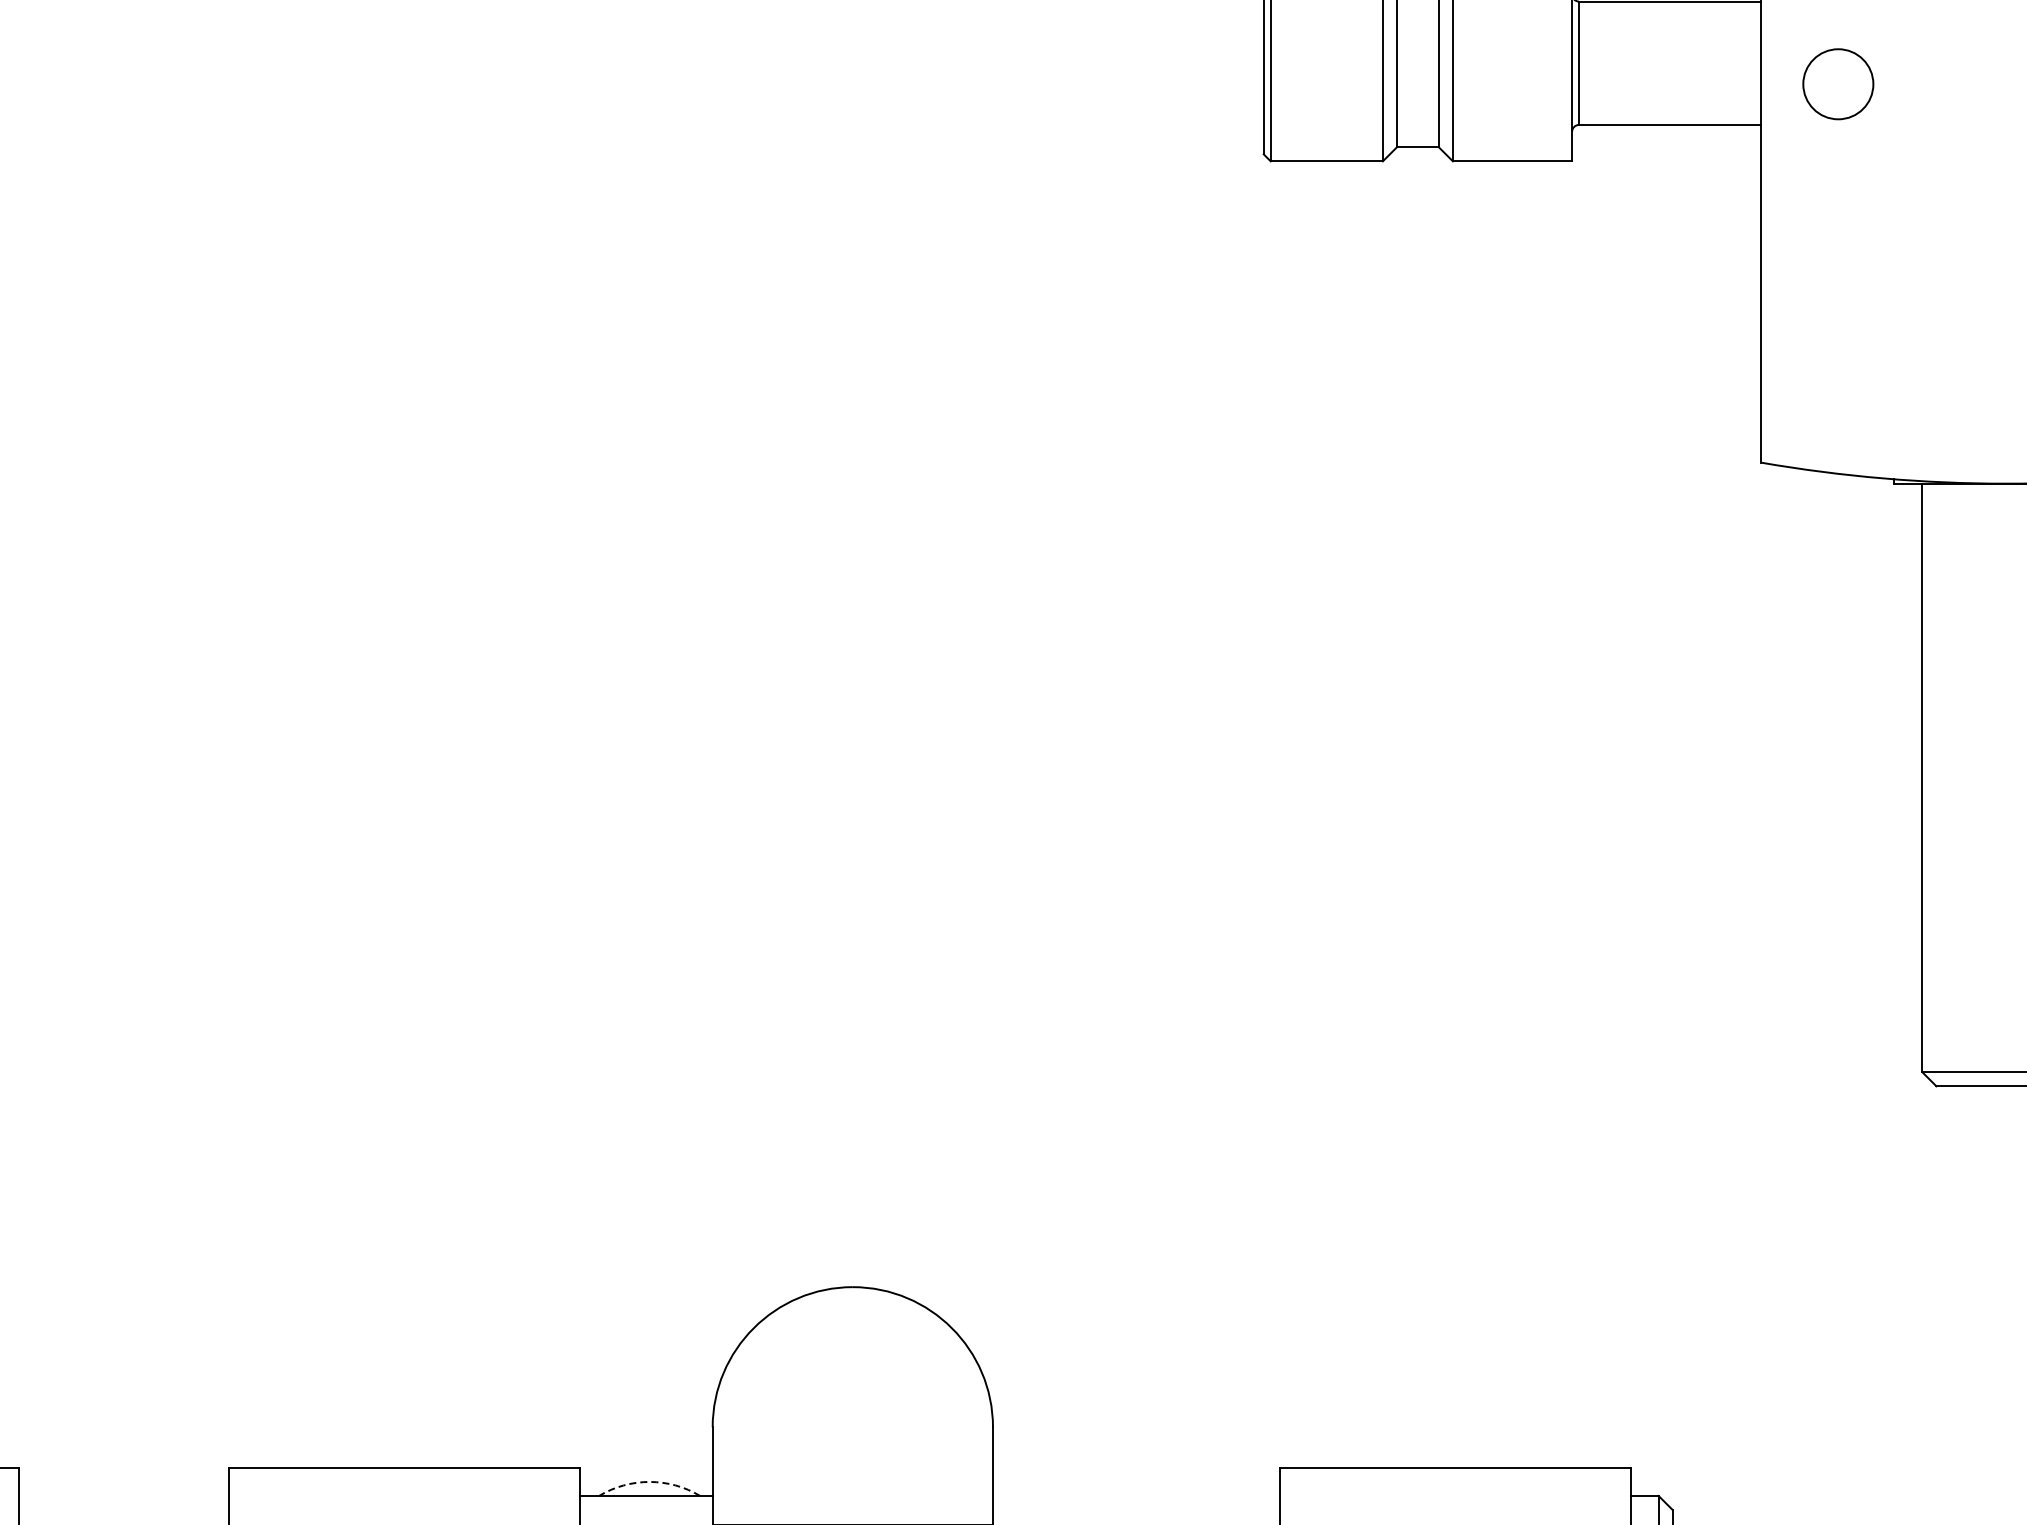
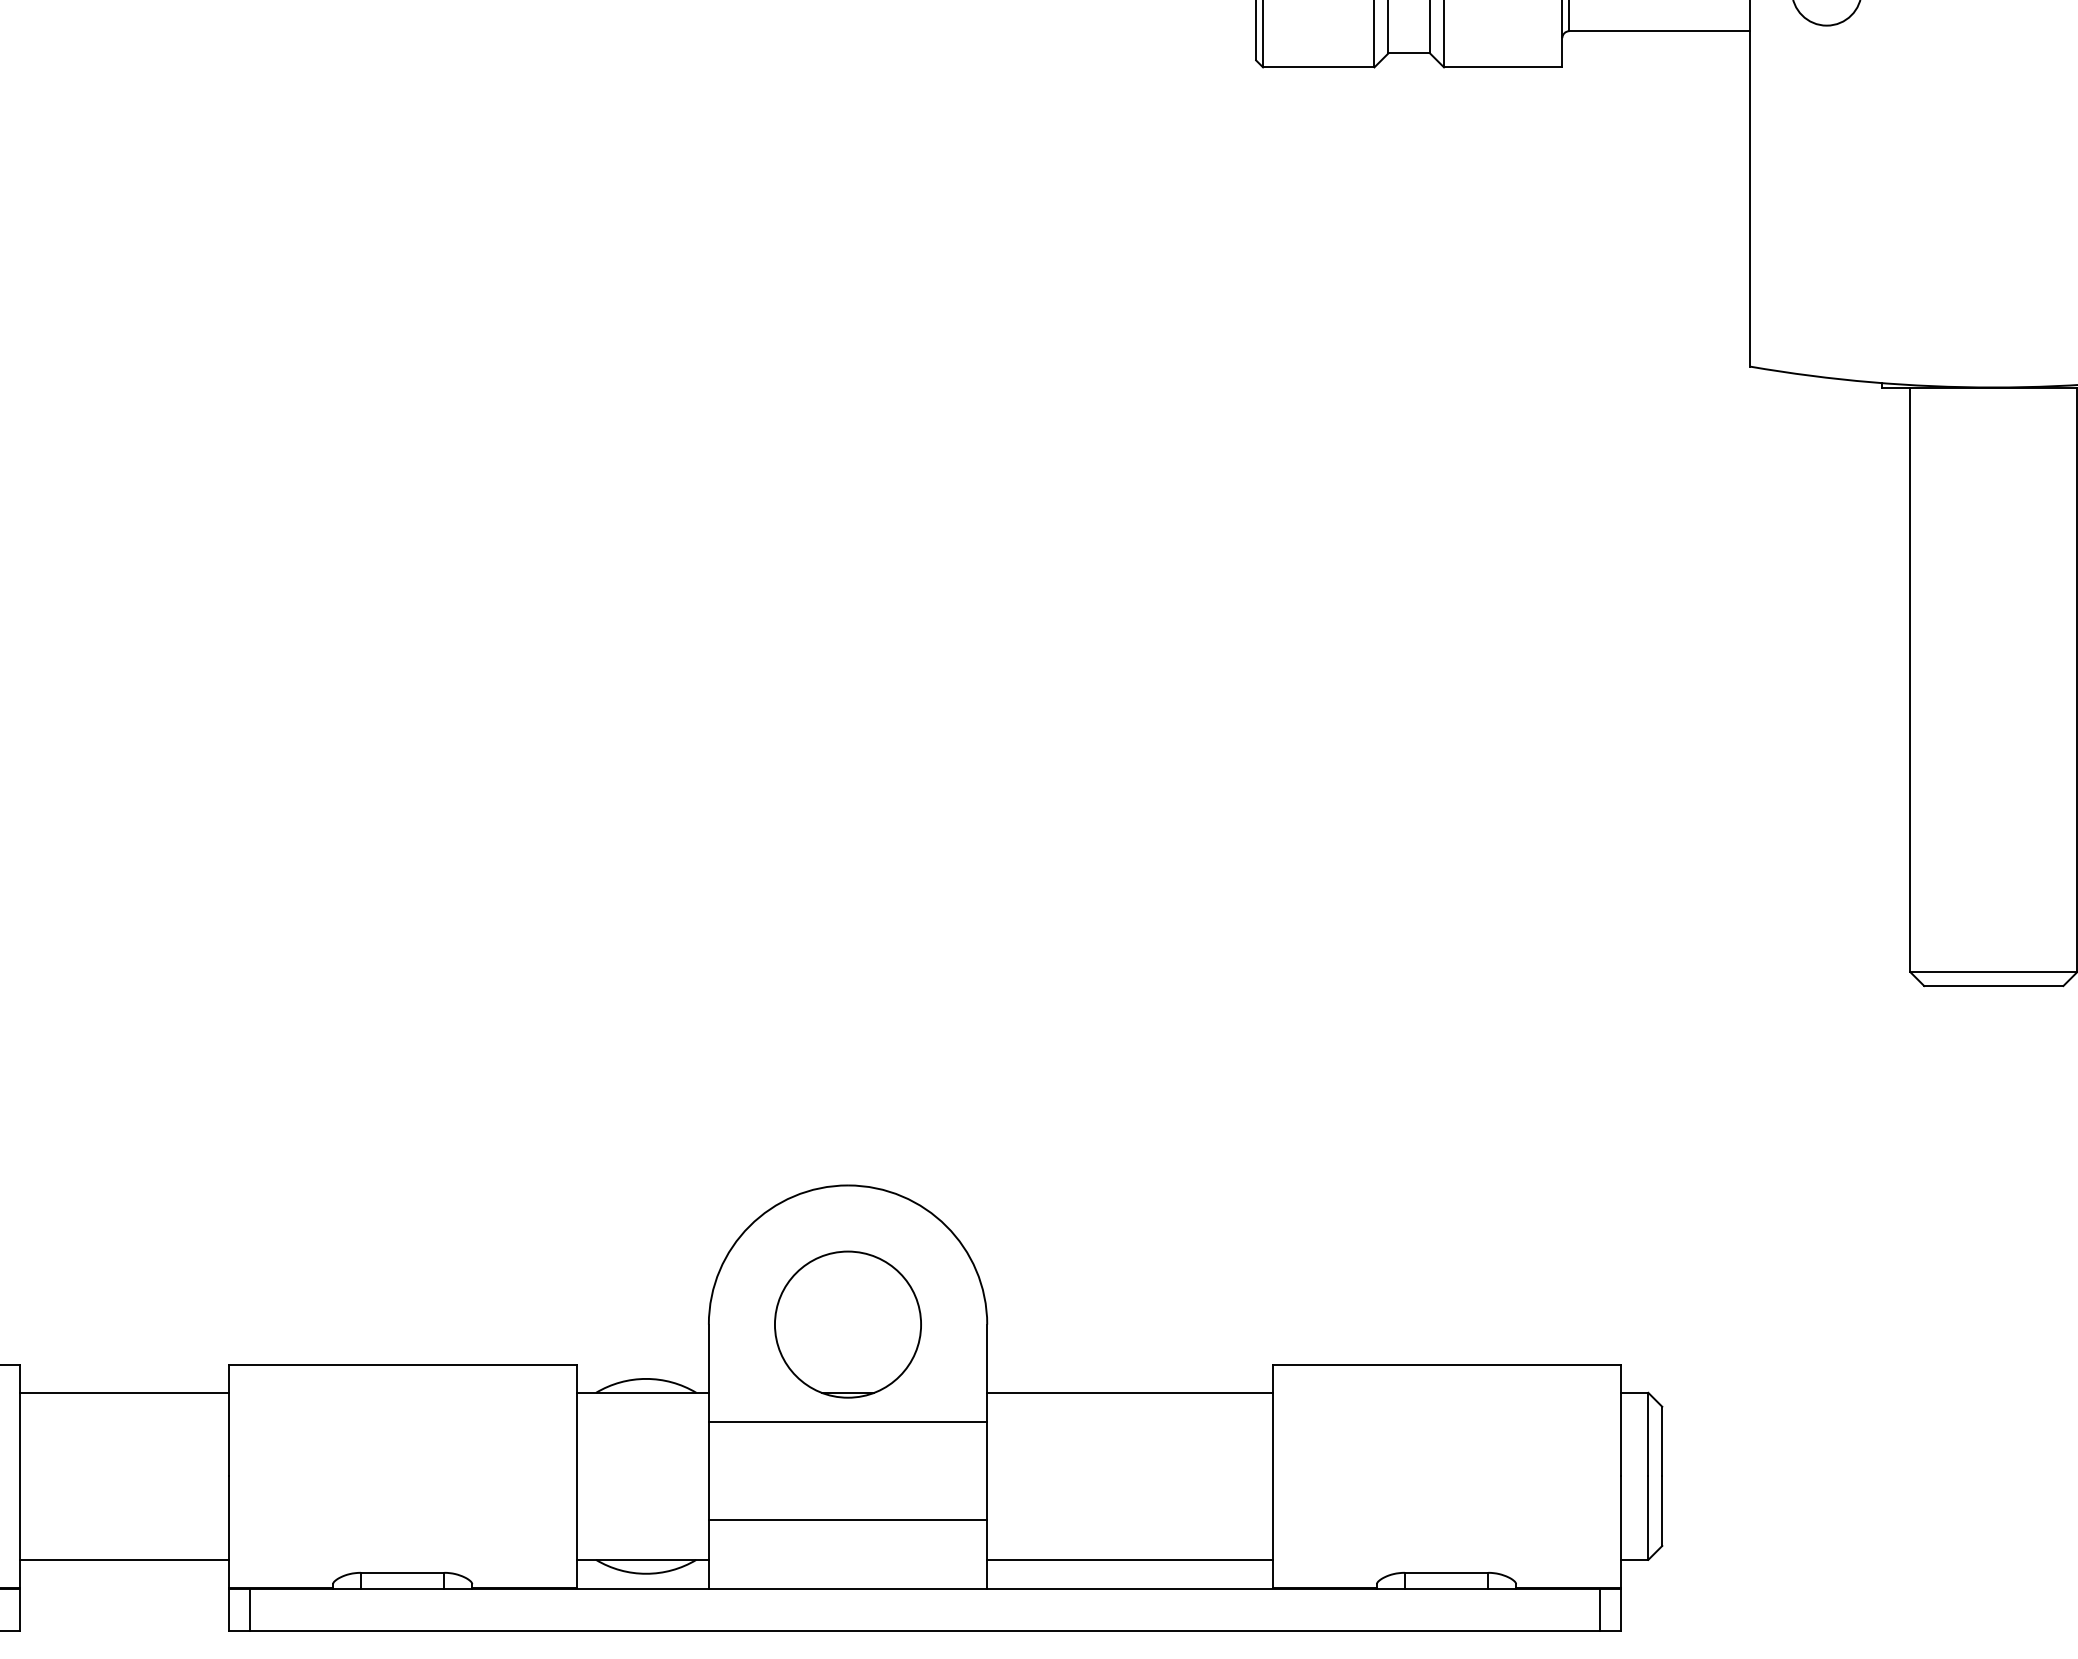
part: (852, 1427) -> (847, 1324), added
arc: (649, 1481) -> (646, 1378), dashed -> solid
line: (123, 1495) -> (123, 1392), added
line: (1136, 1495) -> (1129, 1392), added

